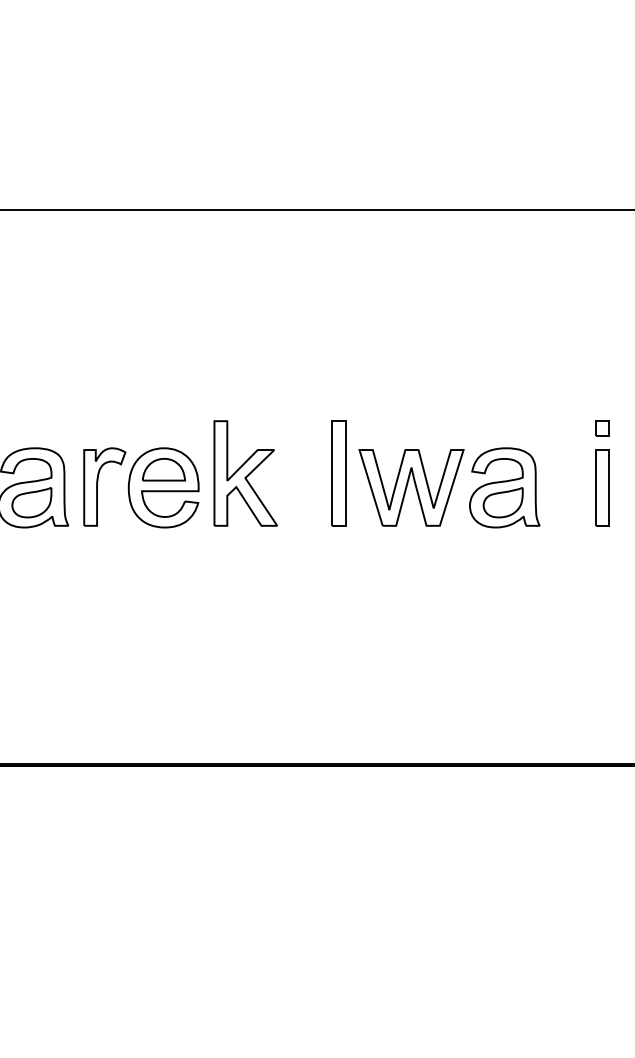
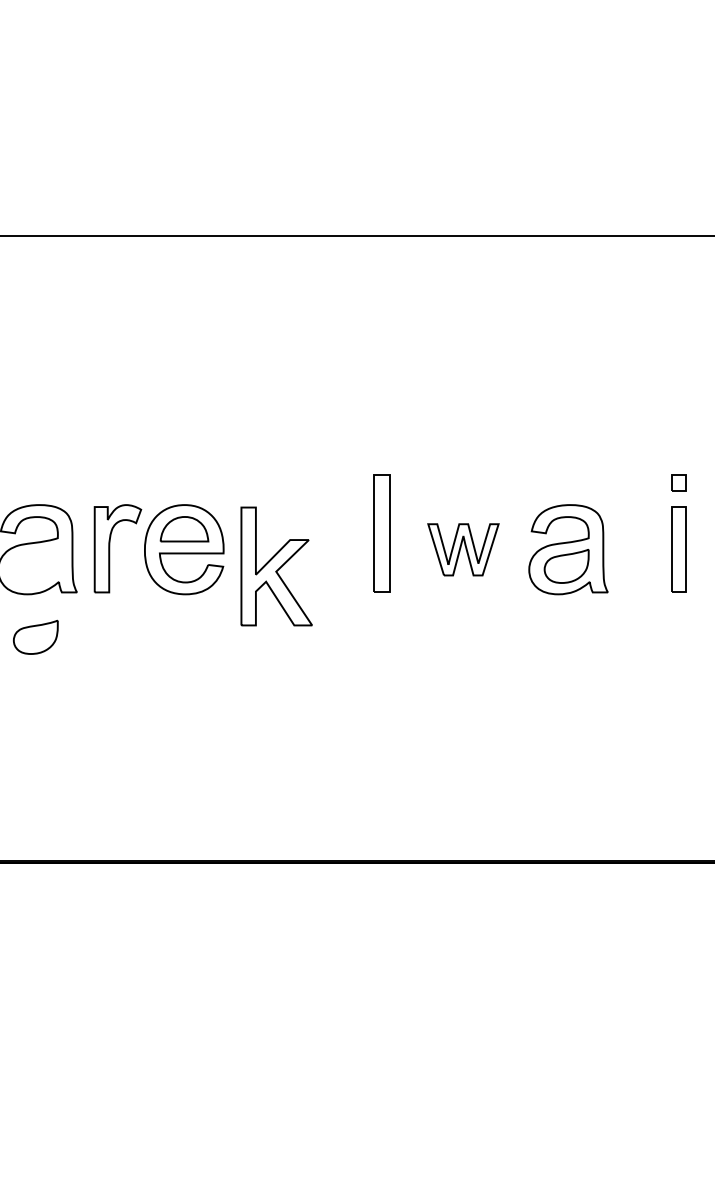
part: (245, 473) -> (276, 566), moved
part: (411, 487) -> (463, 549), size x0.6
part: (31, 501) -> (35, 636), moved

